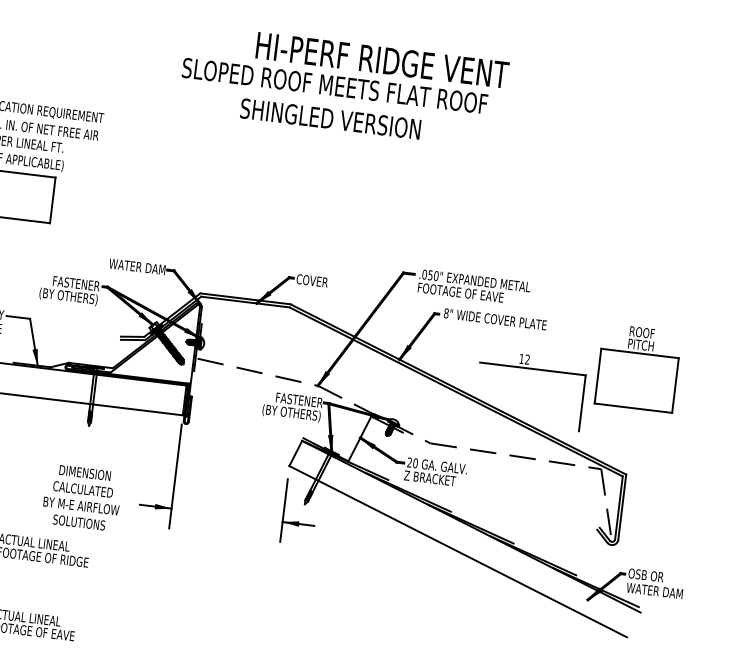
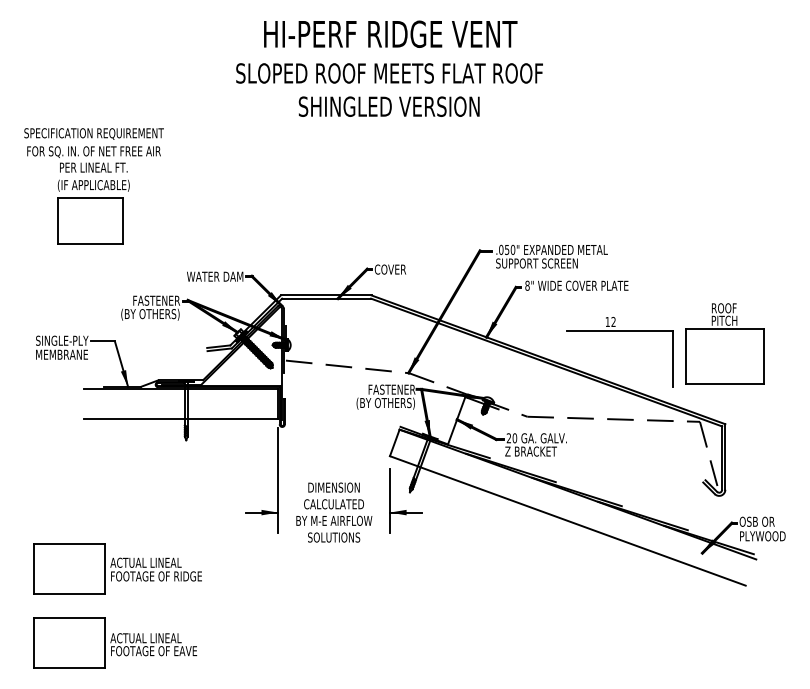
text: (382, 59) -> (390, 33), moved
text: (460, 292) -> (539, 263), FOOTAGE OF EAVE -> SUPPORT SCREEN
part: (638, 367) -> (724, 343), moved
text: (82, 497) -> (334, 512), moved
text: (654, 591) -> (767, 536), WATER DAM -> PLYWOOD

